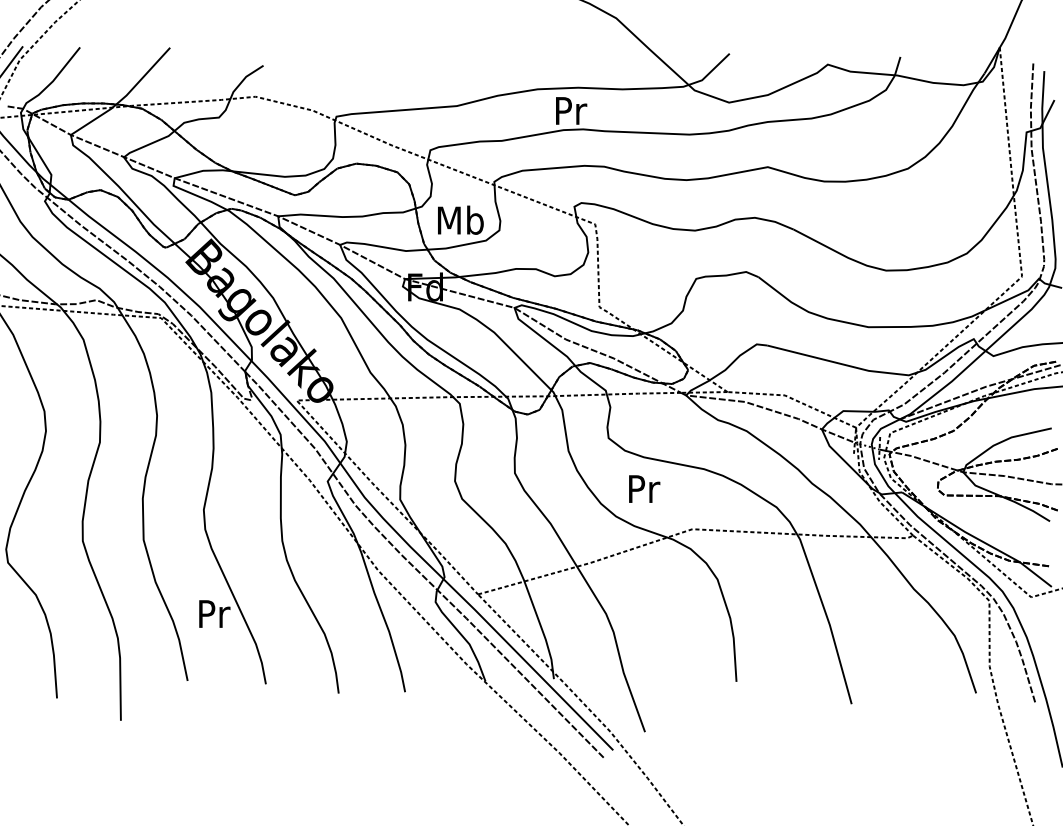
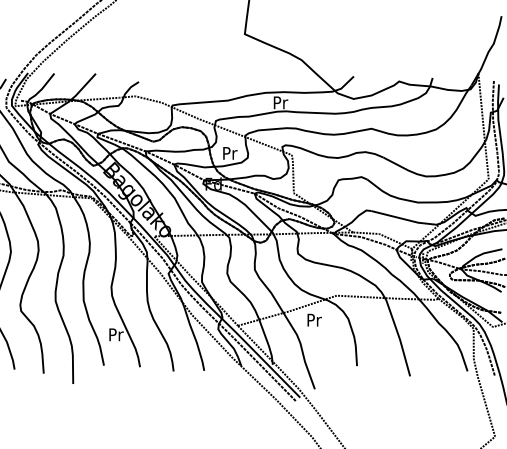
text: (459, 218) -> (229, 152), Mb -> Pr
text: (644, 487) -> (314, 319), moved

